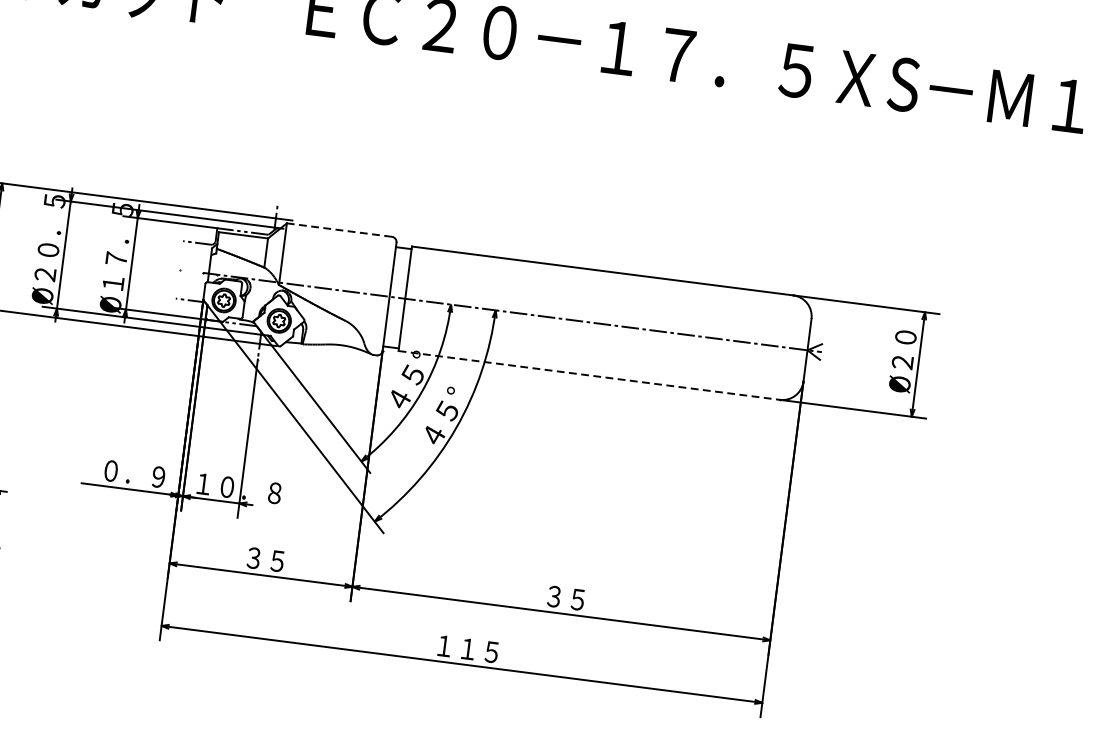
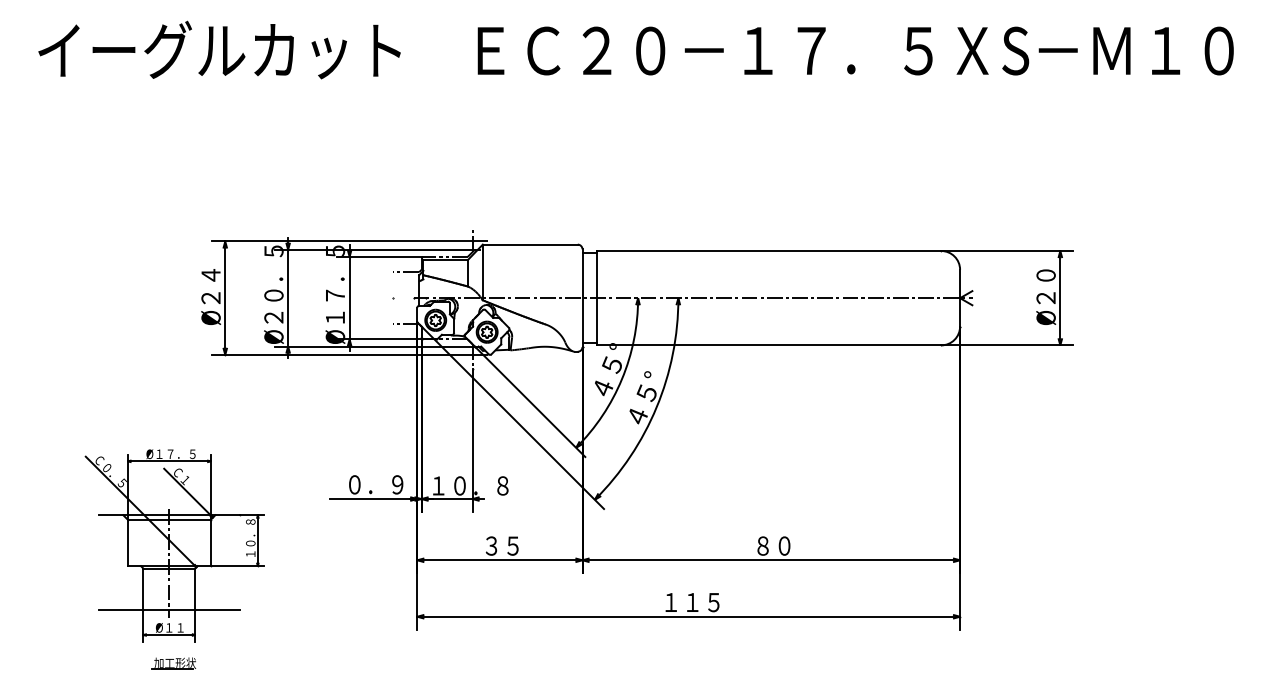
line: (338, 229) -> (529, 244), dashed -> solid
line: (589, 375) -> (769, 345), dashed -> solid
text: (565, 597) -> (773, 545), ３５ -> ８０

